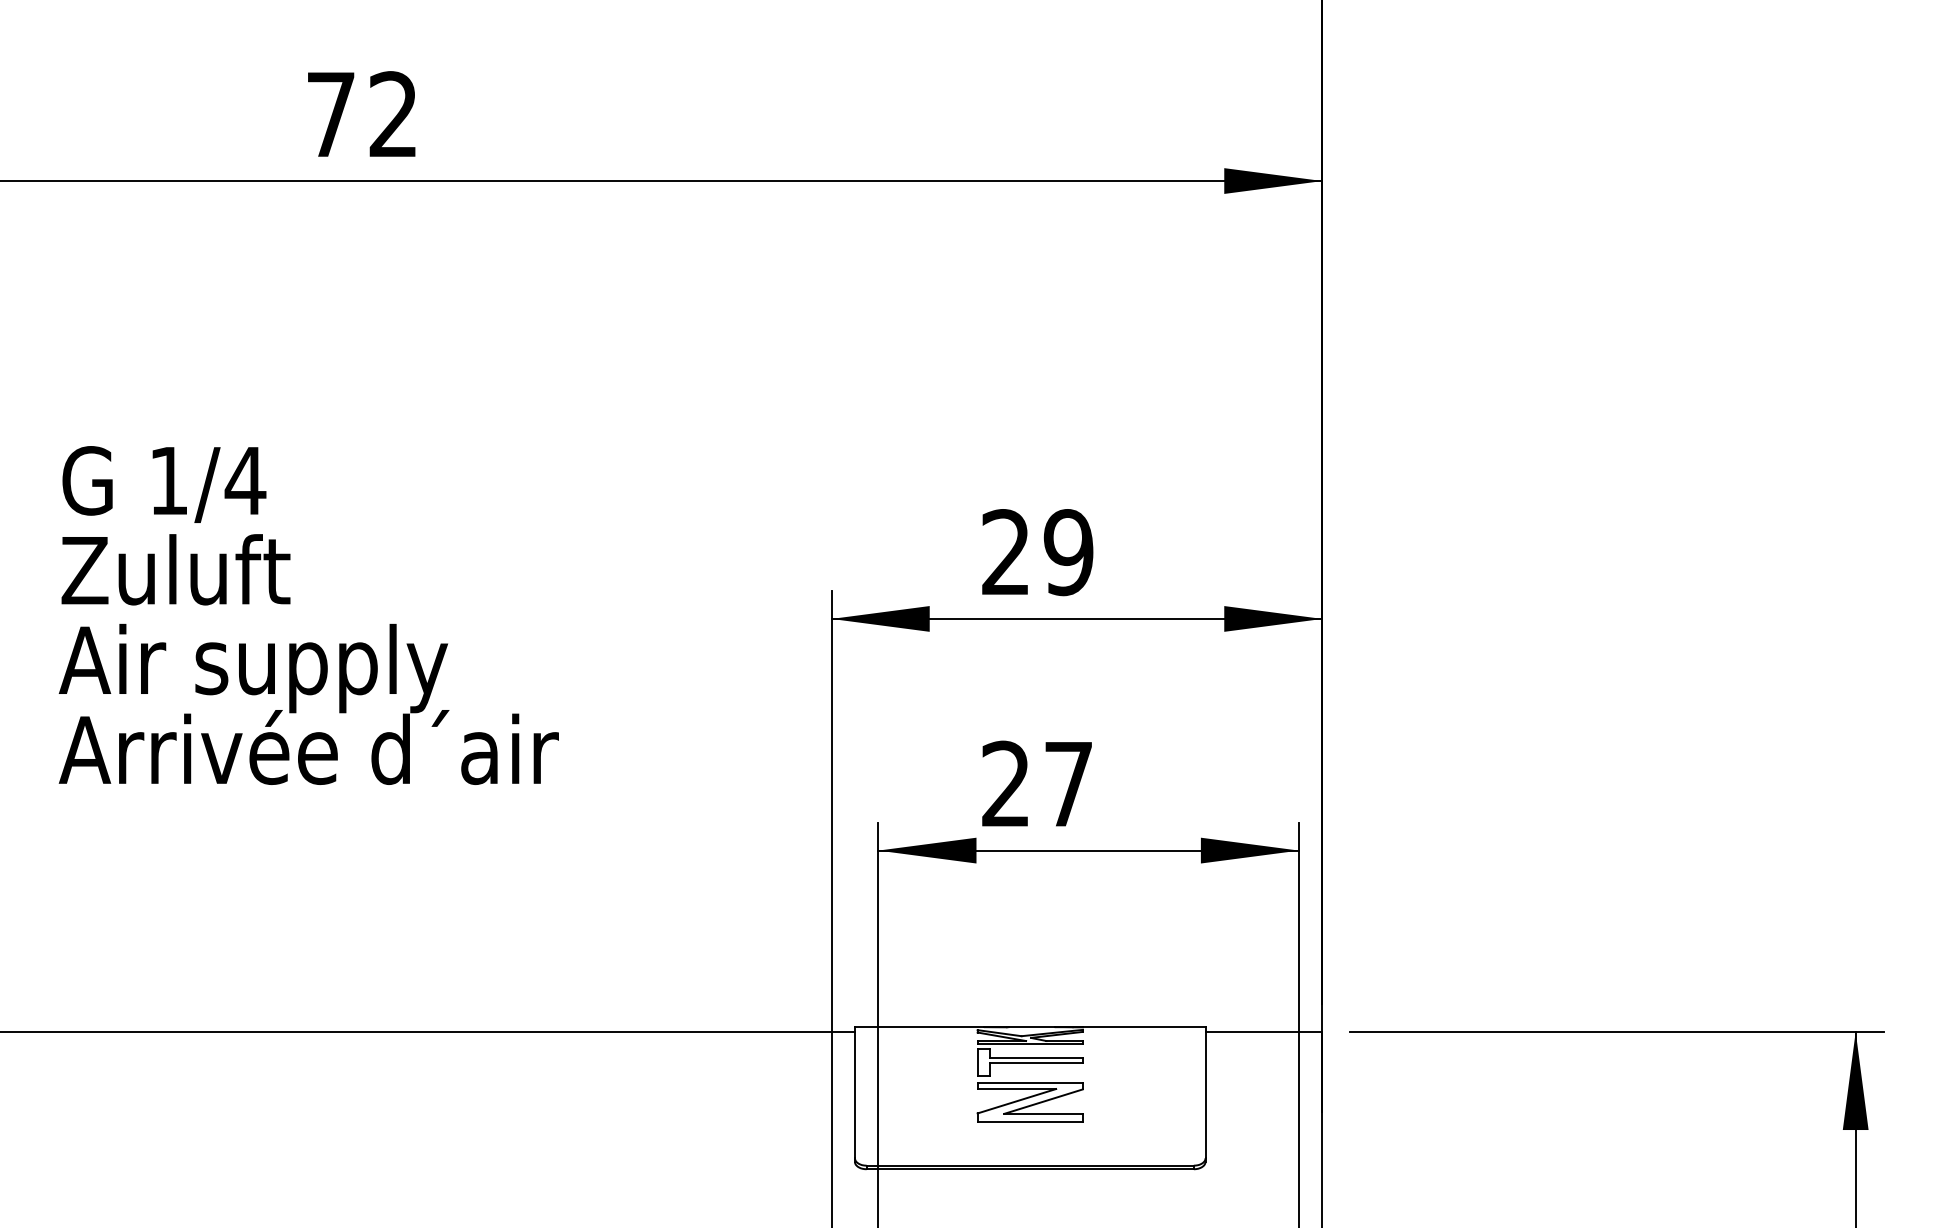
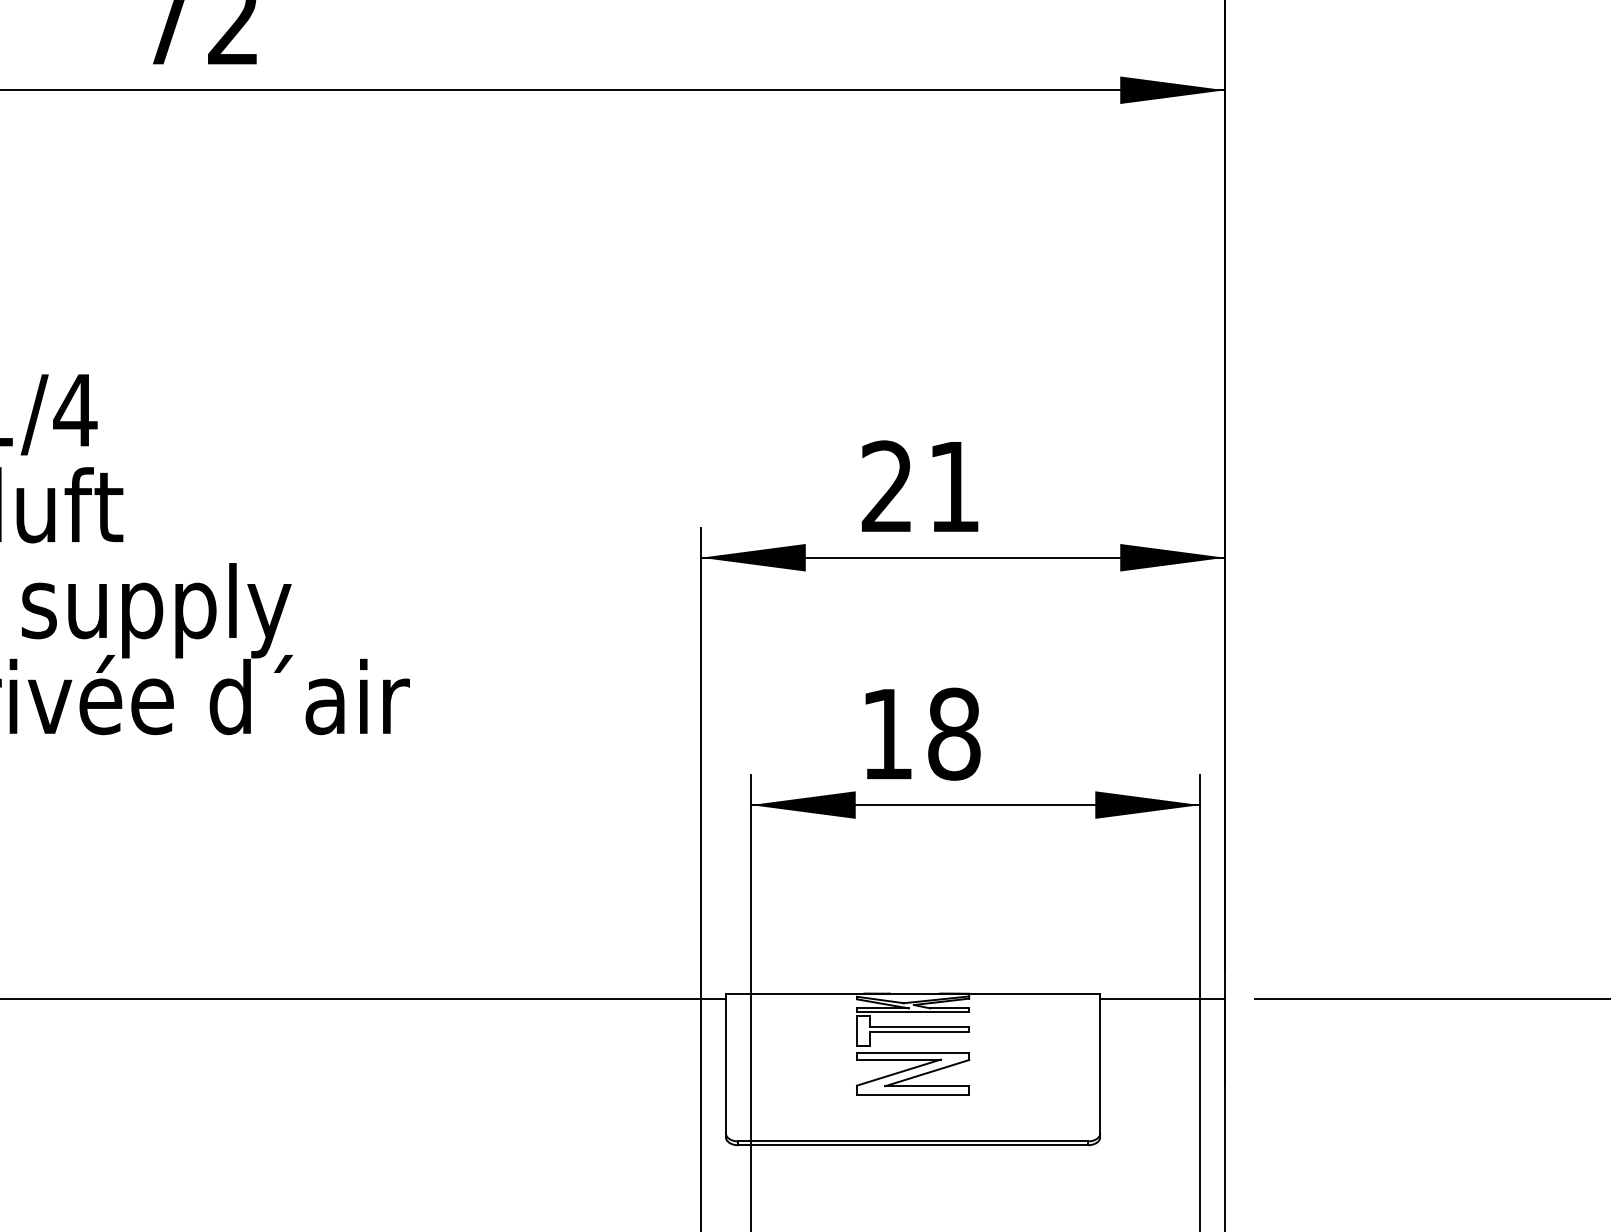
text: (1068, 552) -> (953, 486), 29 -> 21
text: (1037, 783) -> (920, 733), 27 -> 18

